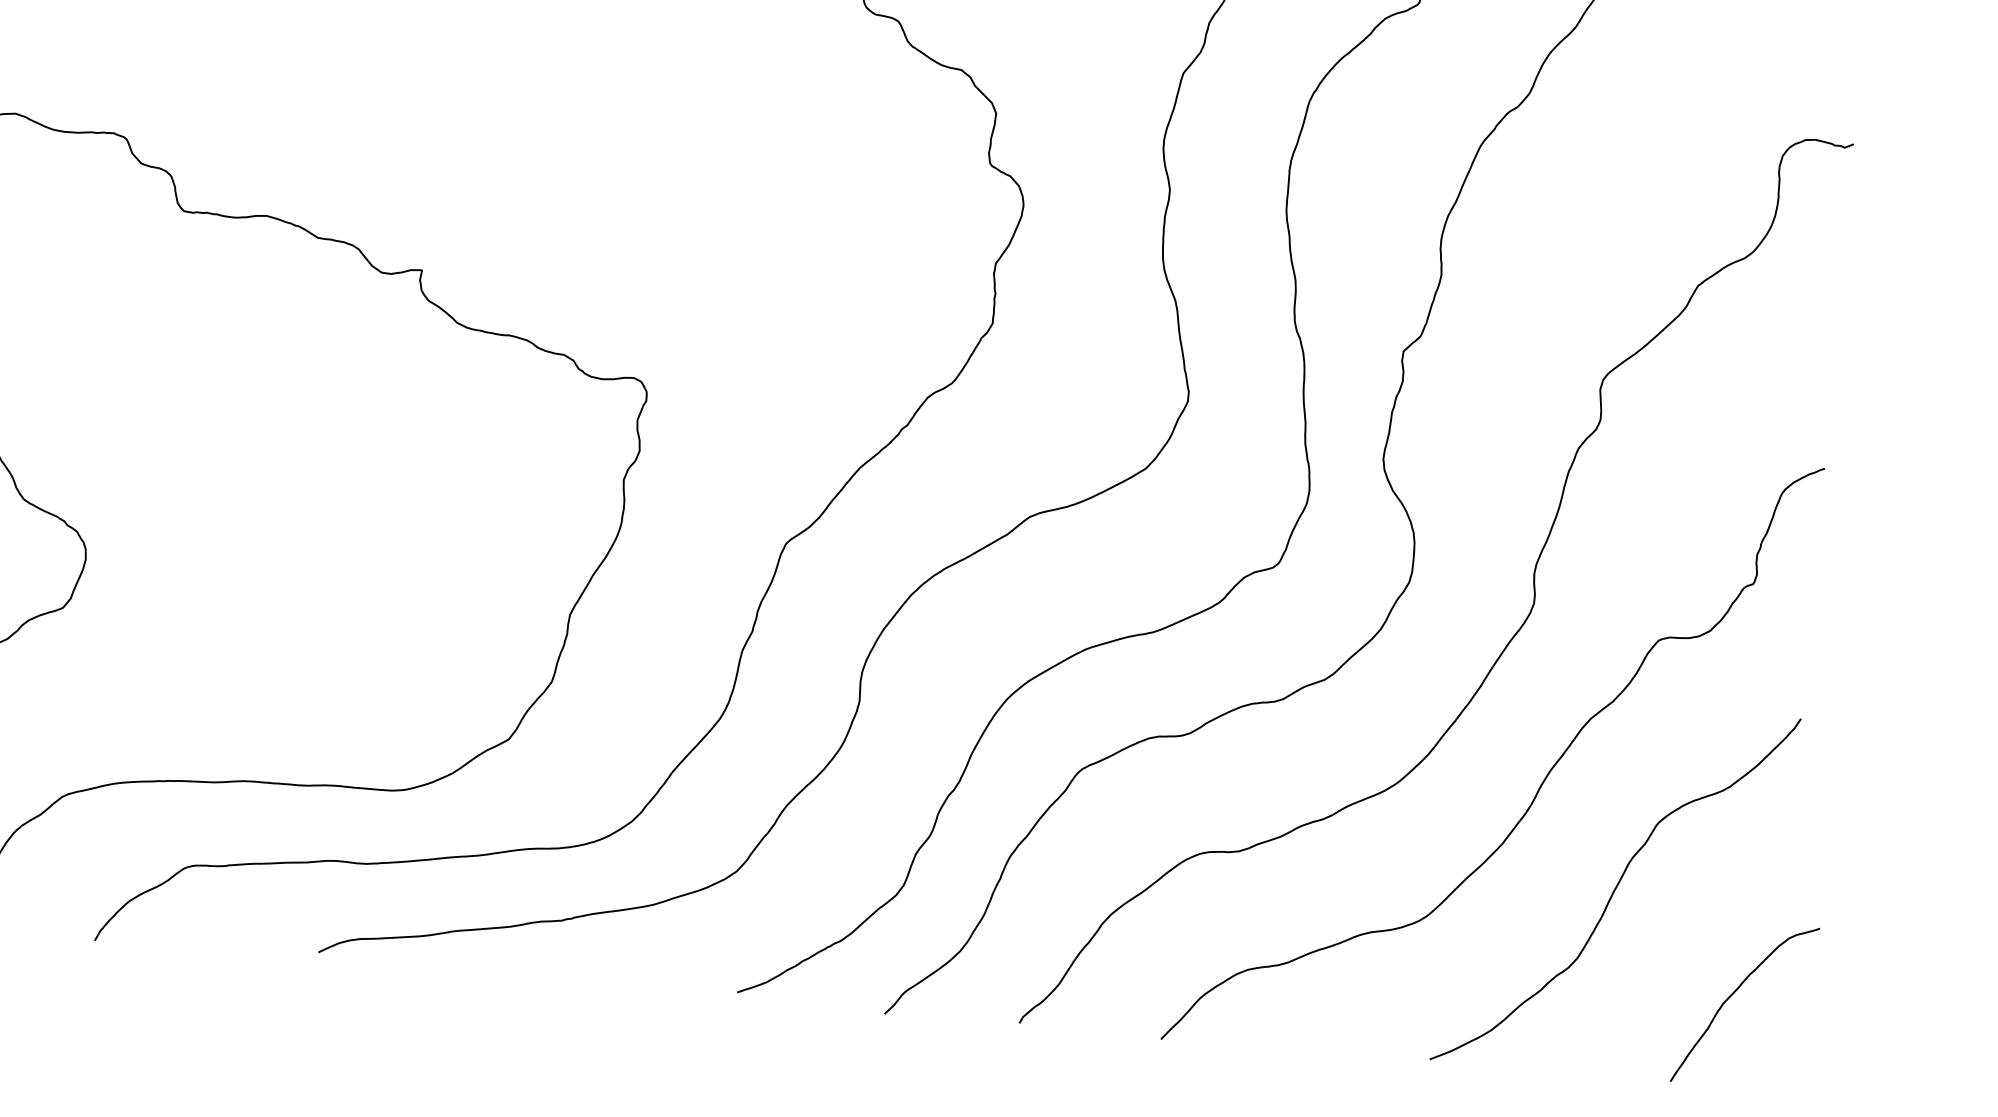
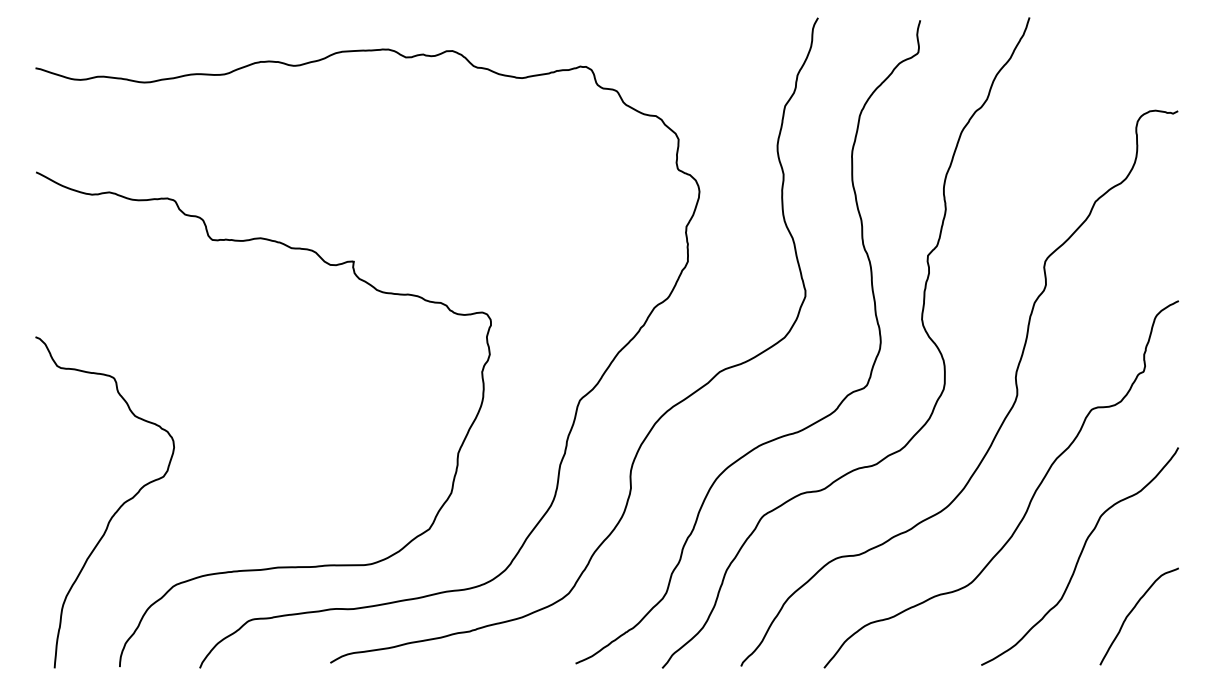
curve: (1735, 993) -> (1133, 610), moved

